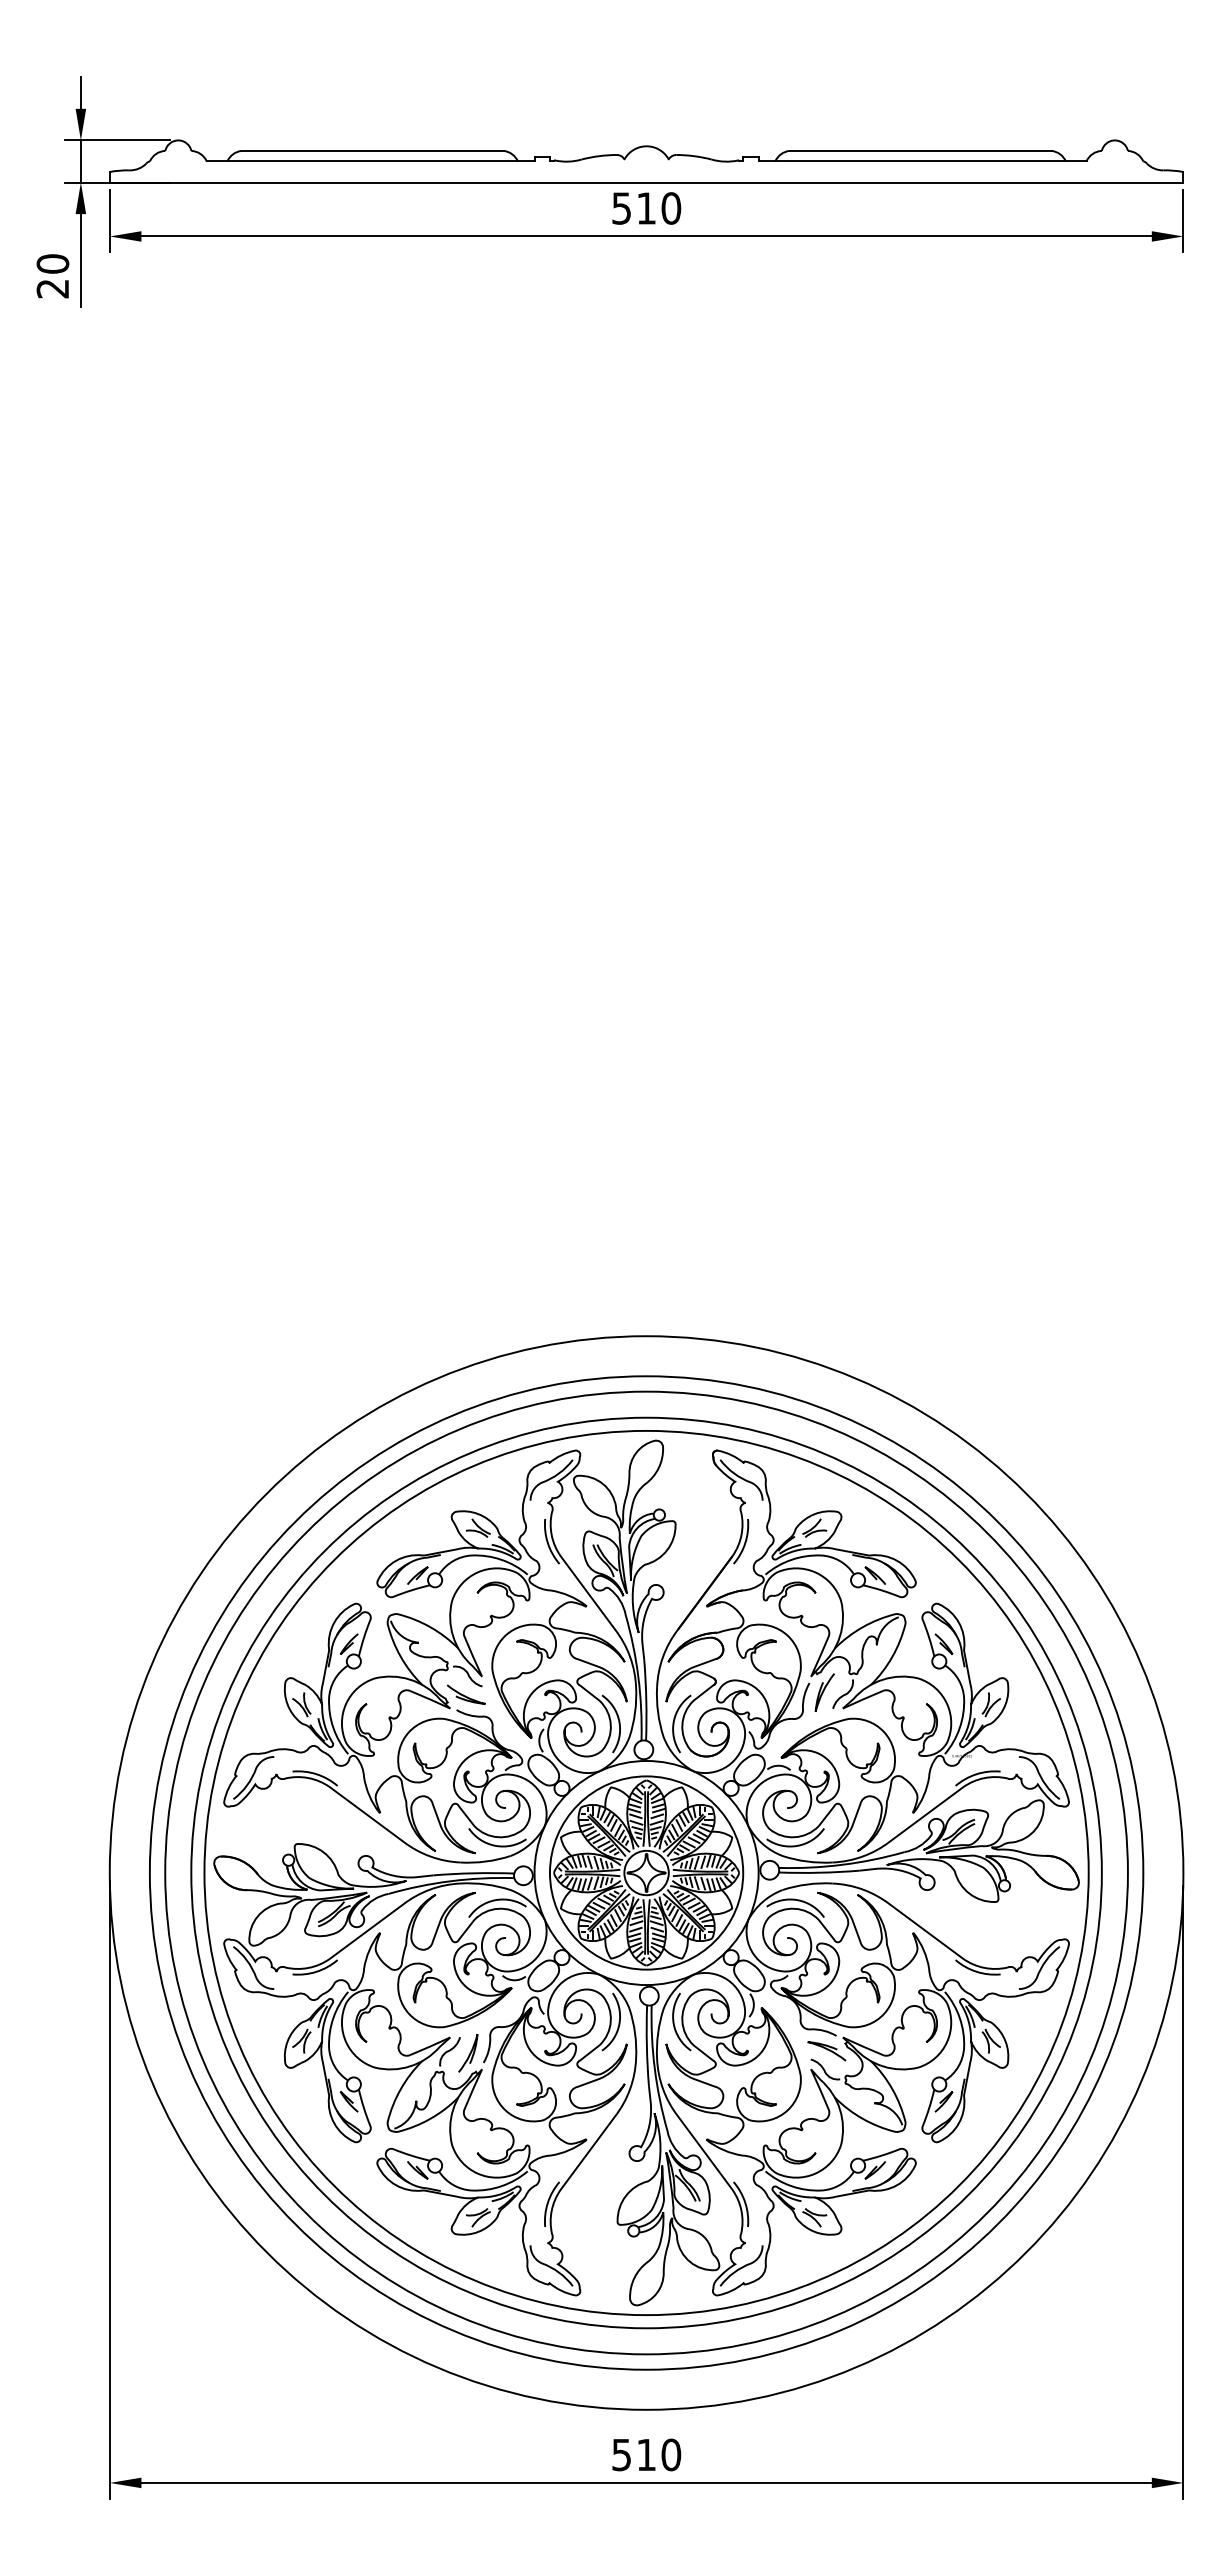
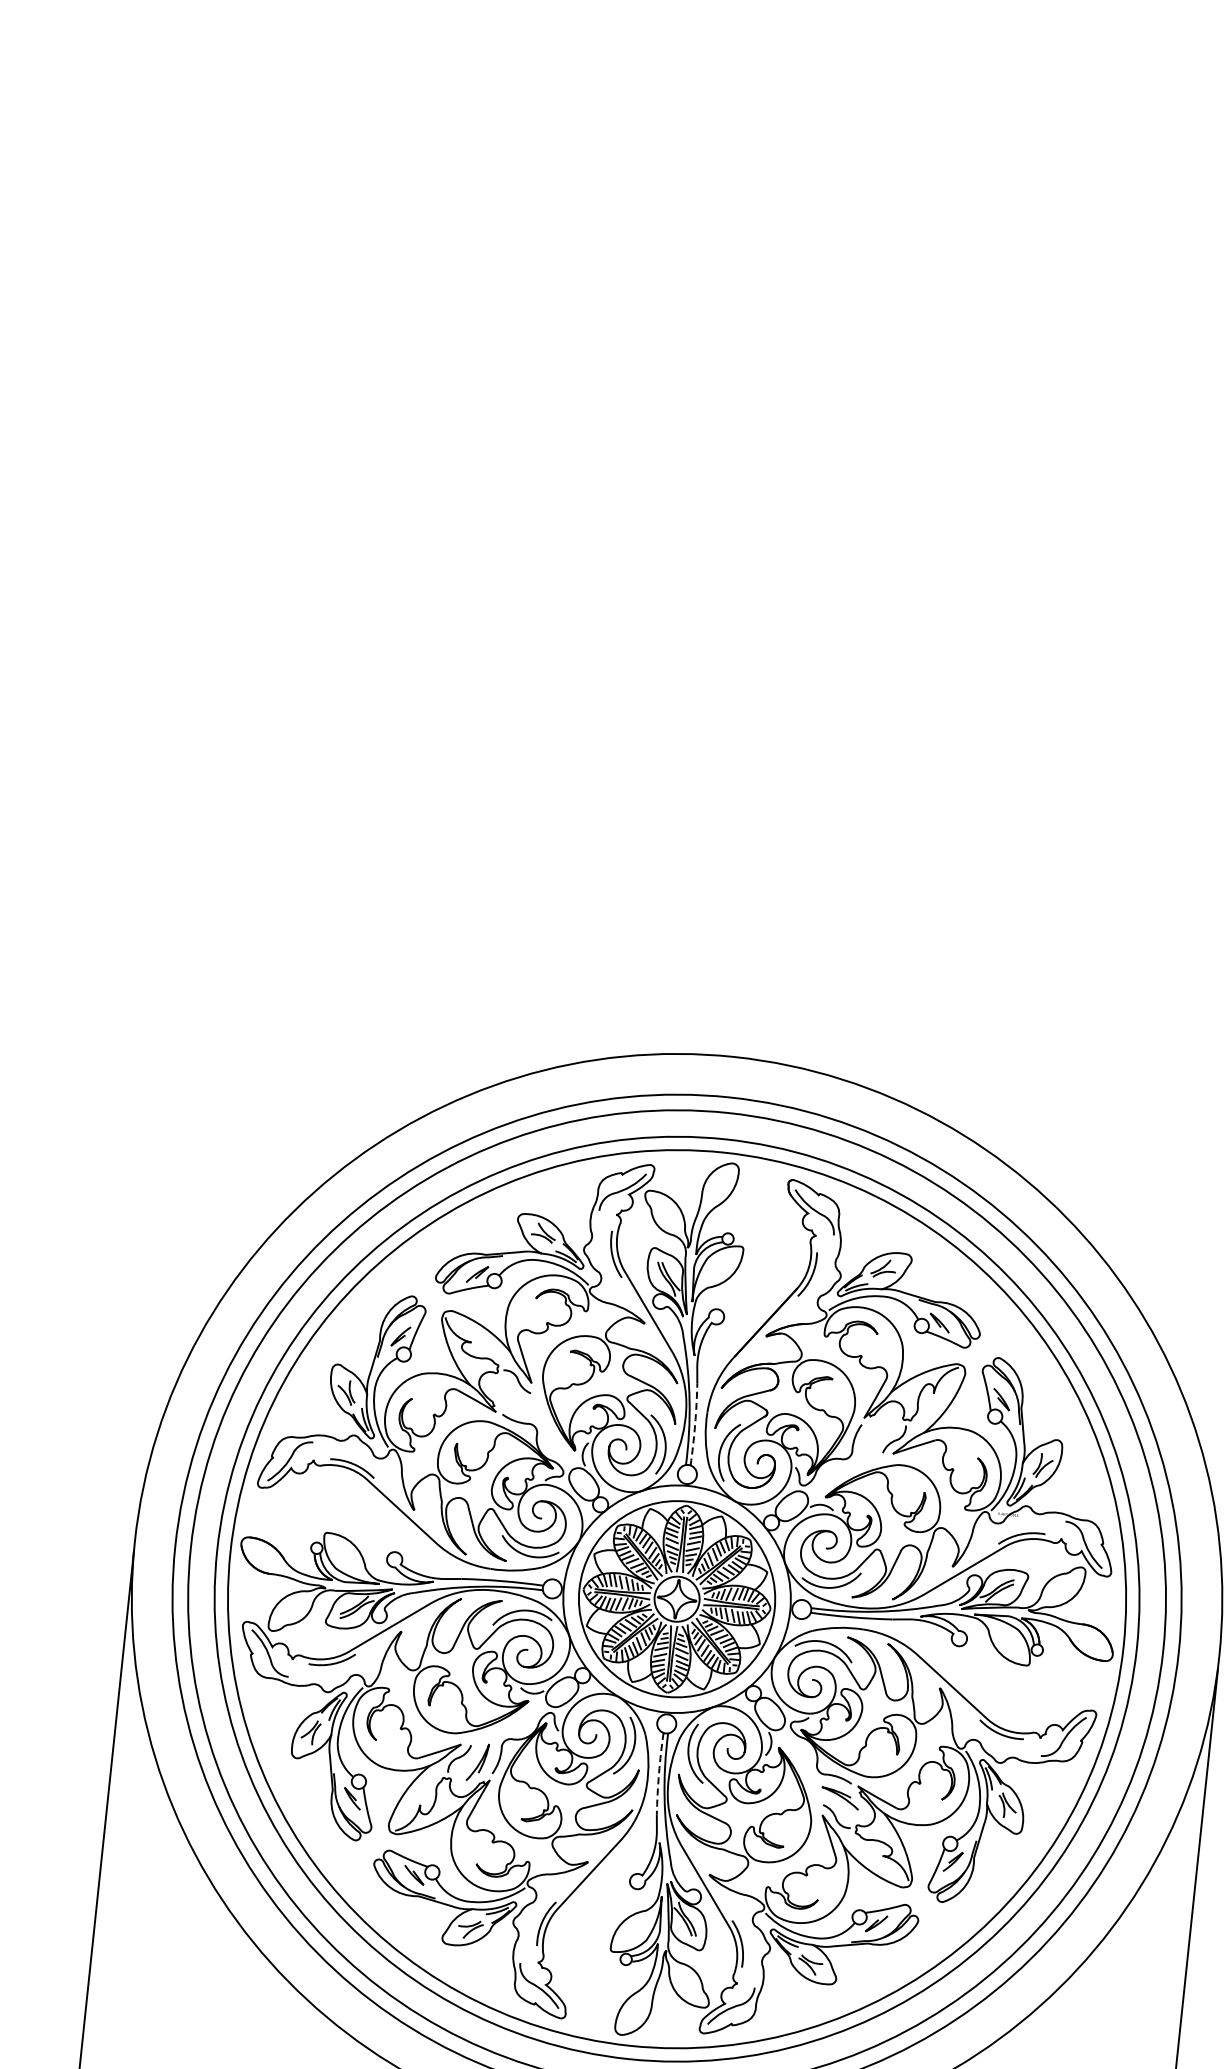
curve: (824, 1691) -> (876, 1434), removed
curve: (465, 1695) -> (512, 1400), removed
arc: (646, 1700) -> (695, 1424), solid -> dashed
arc: (646, 2045) -> (658, 1773), solid -> dashed

